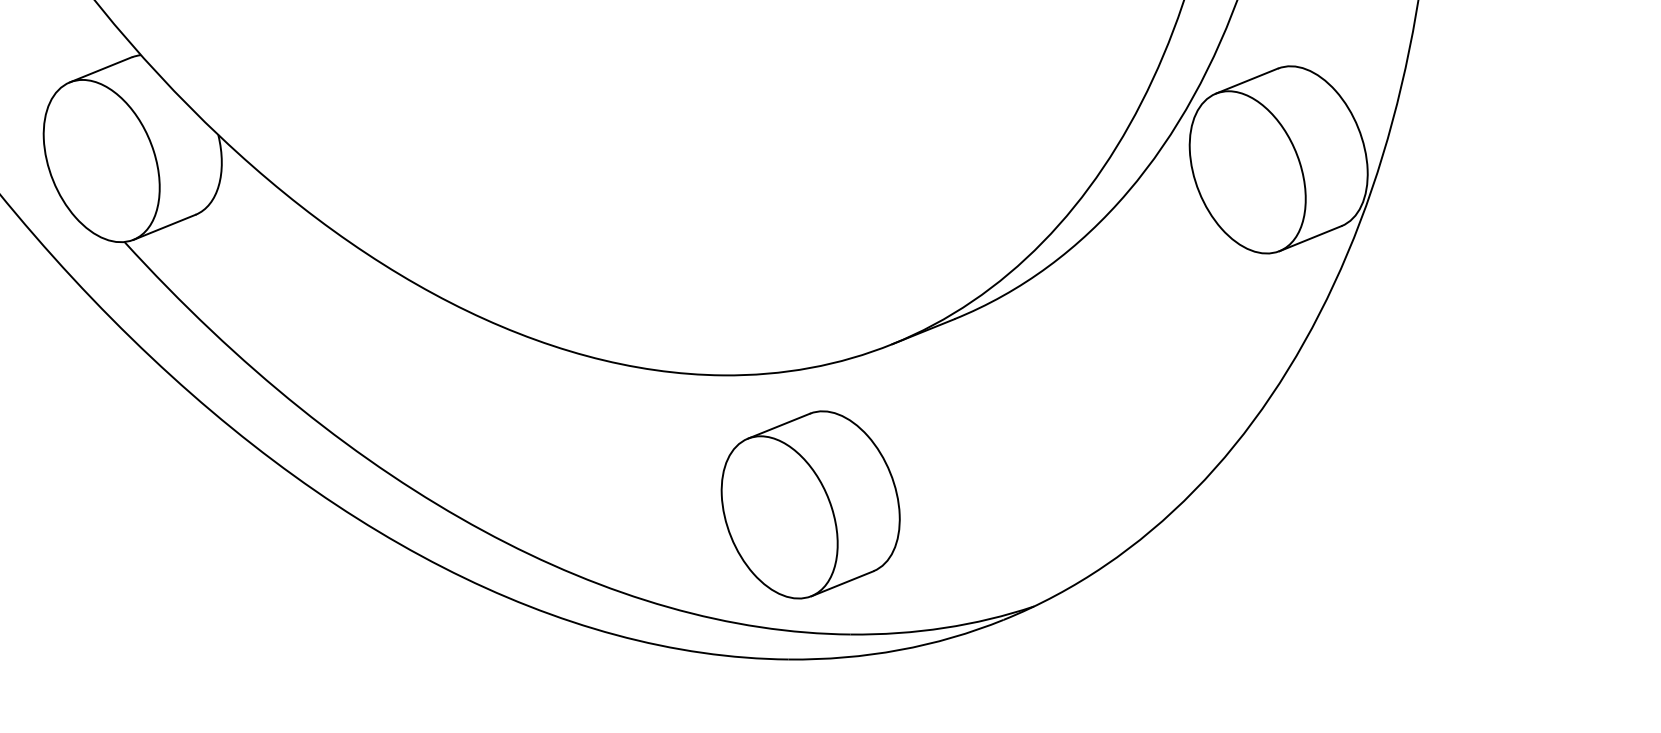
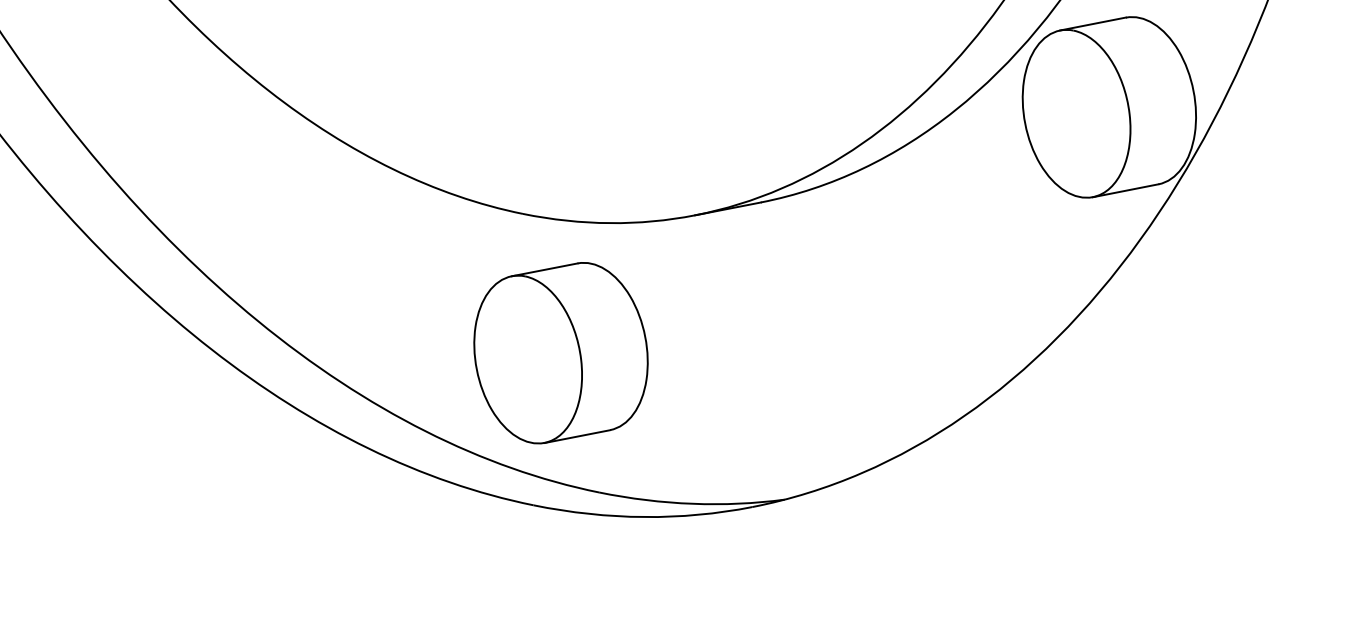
part: (810, 504) -> (560, 352), moved

